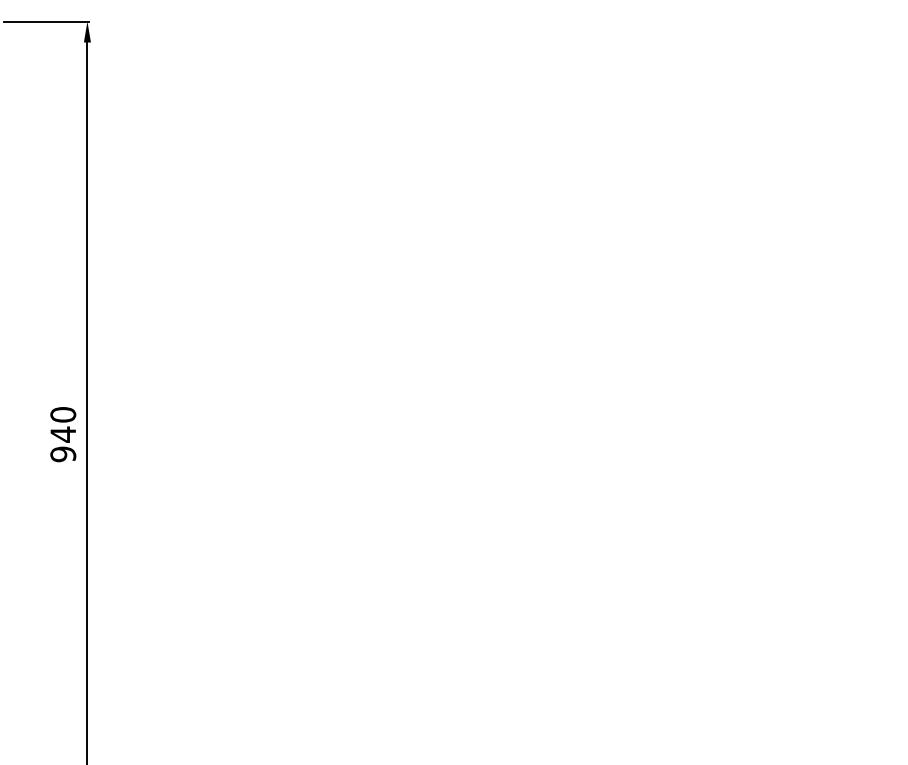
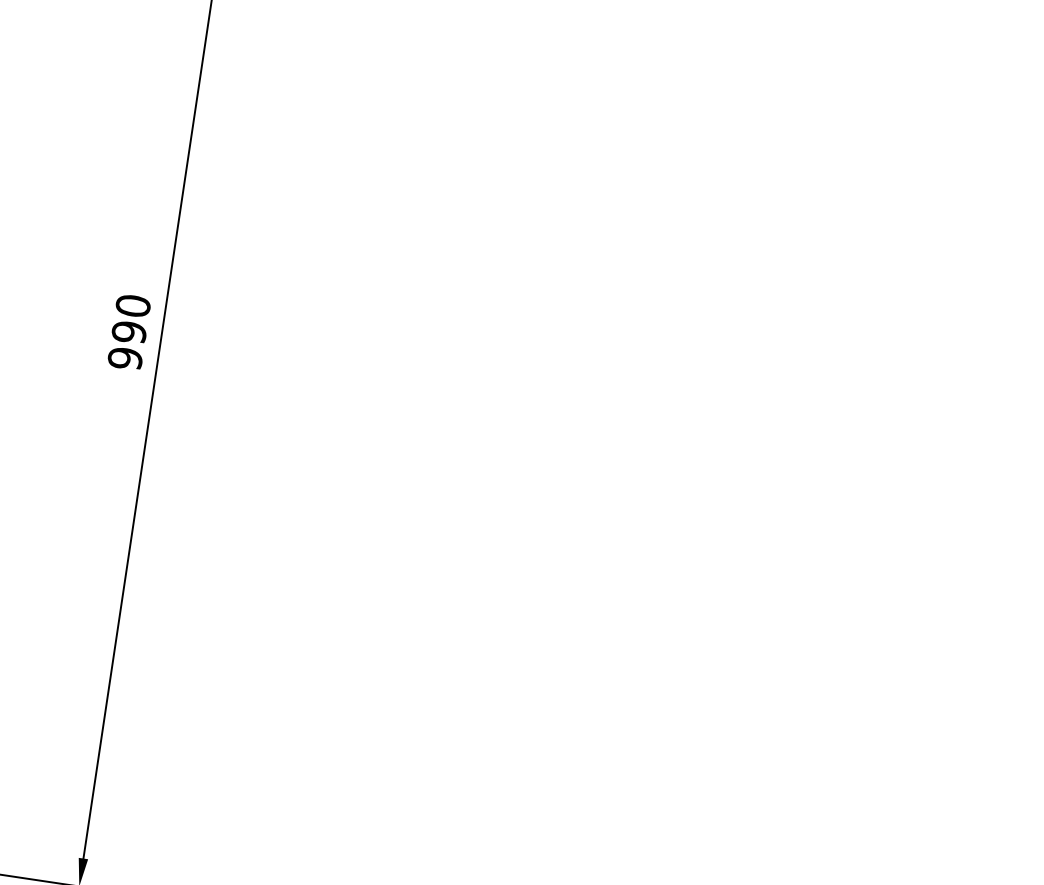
text: (63, 434) -> (129, 332), 940 -> 990

